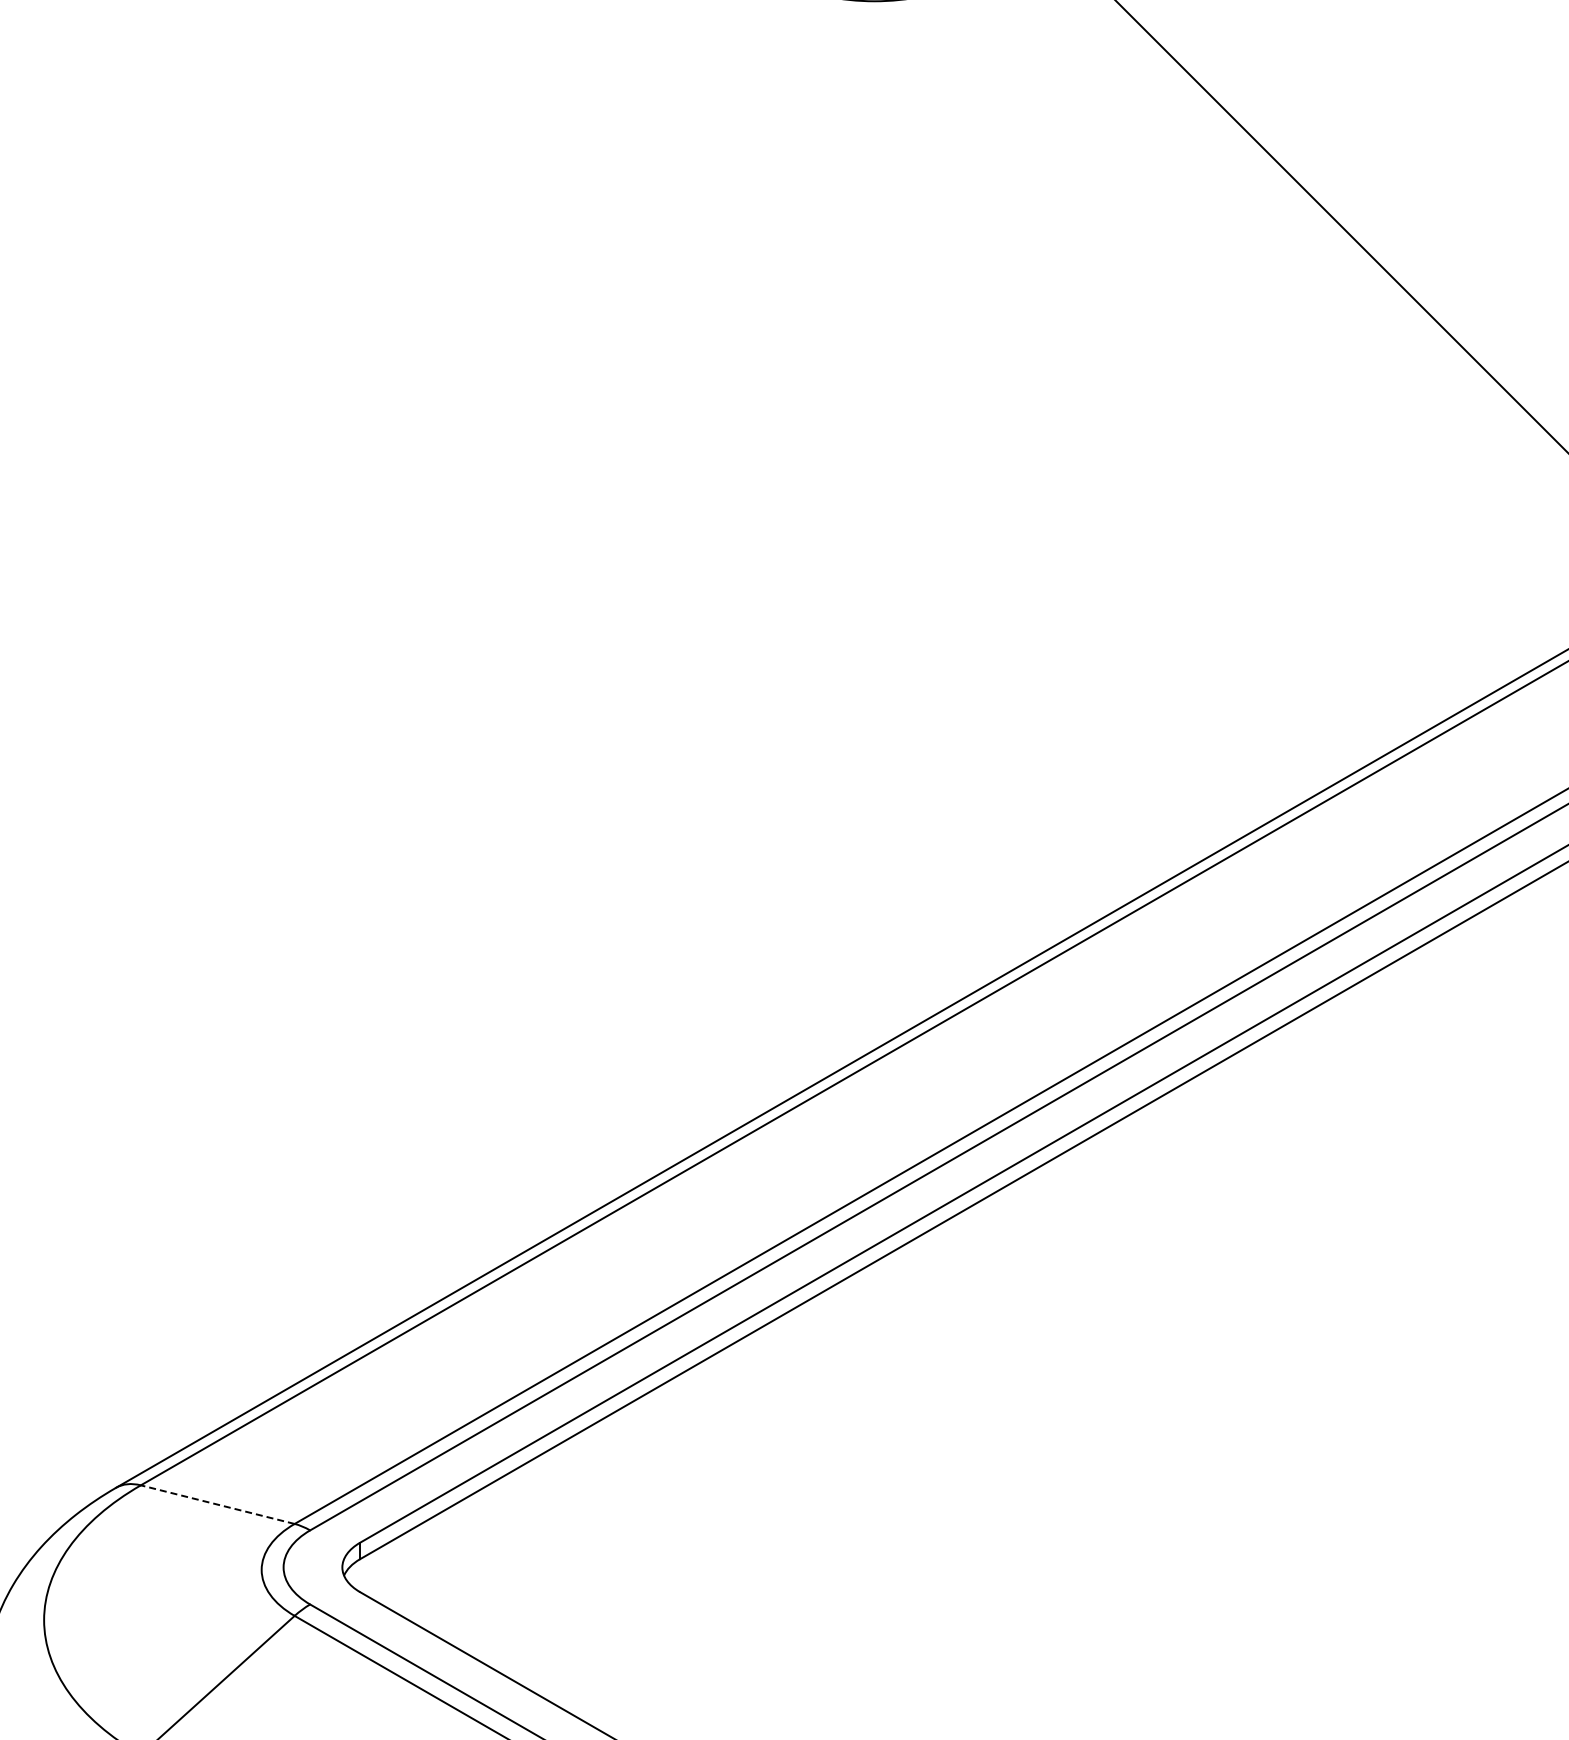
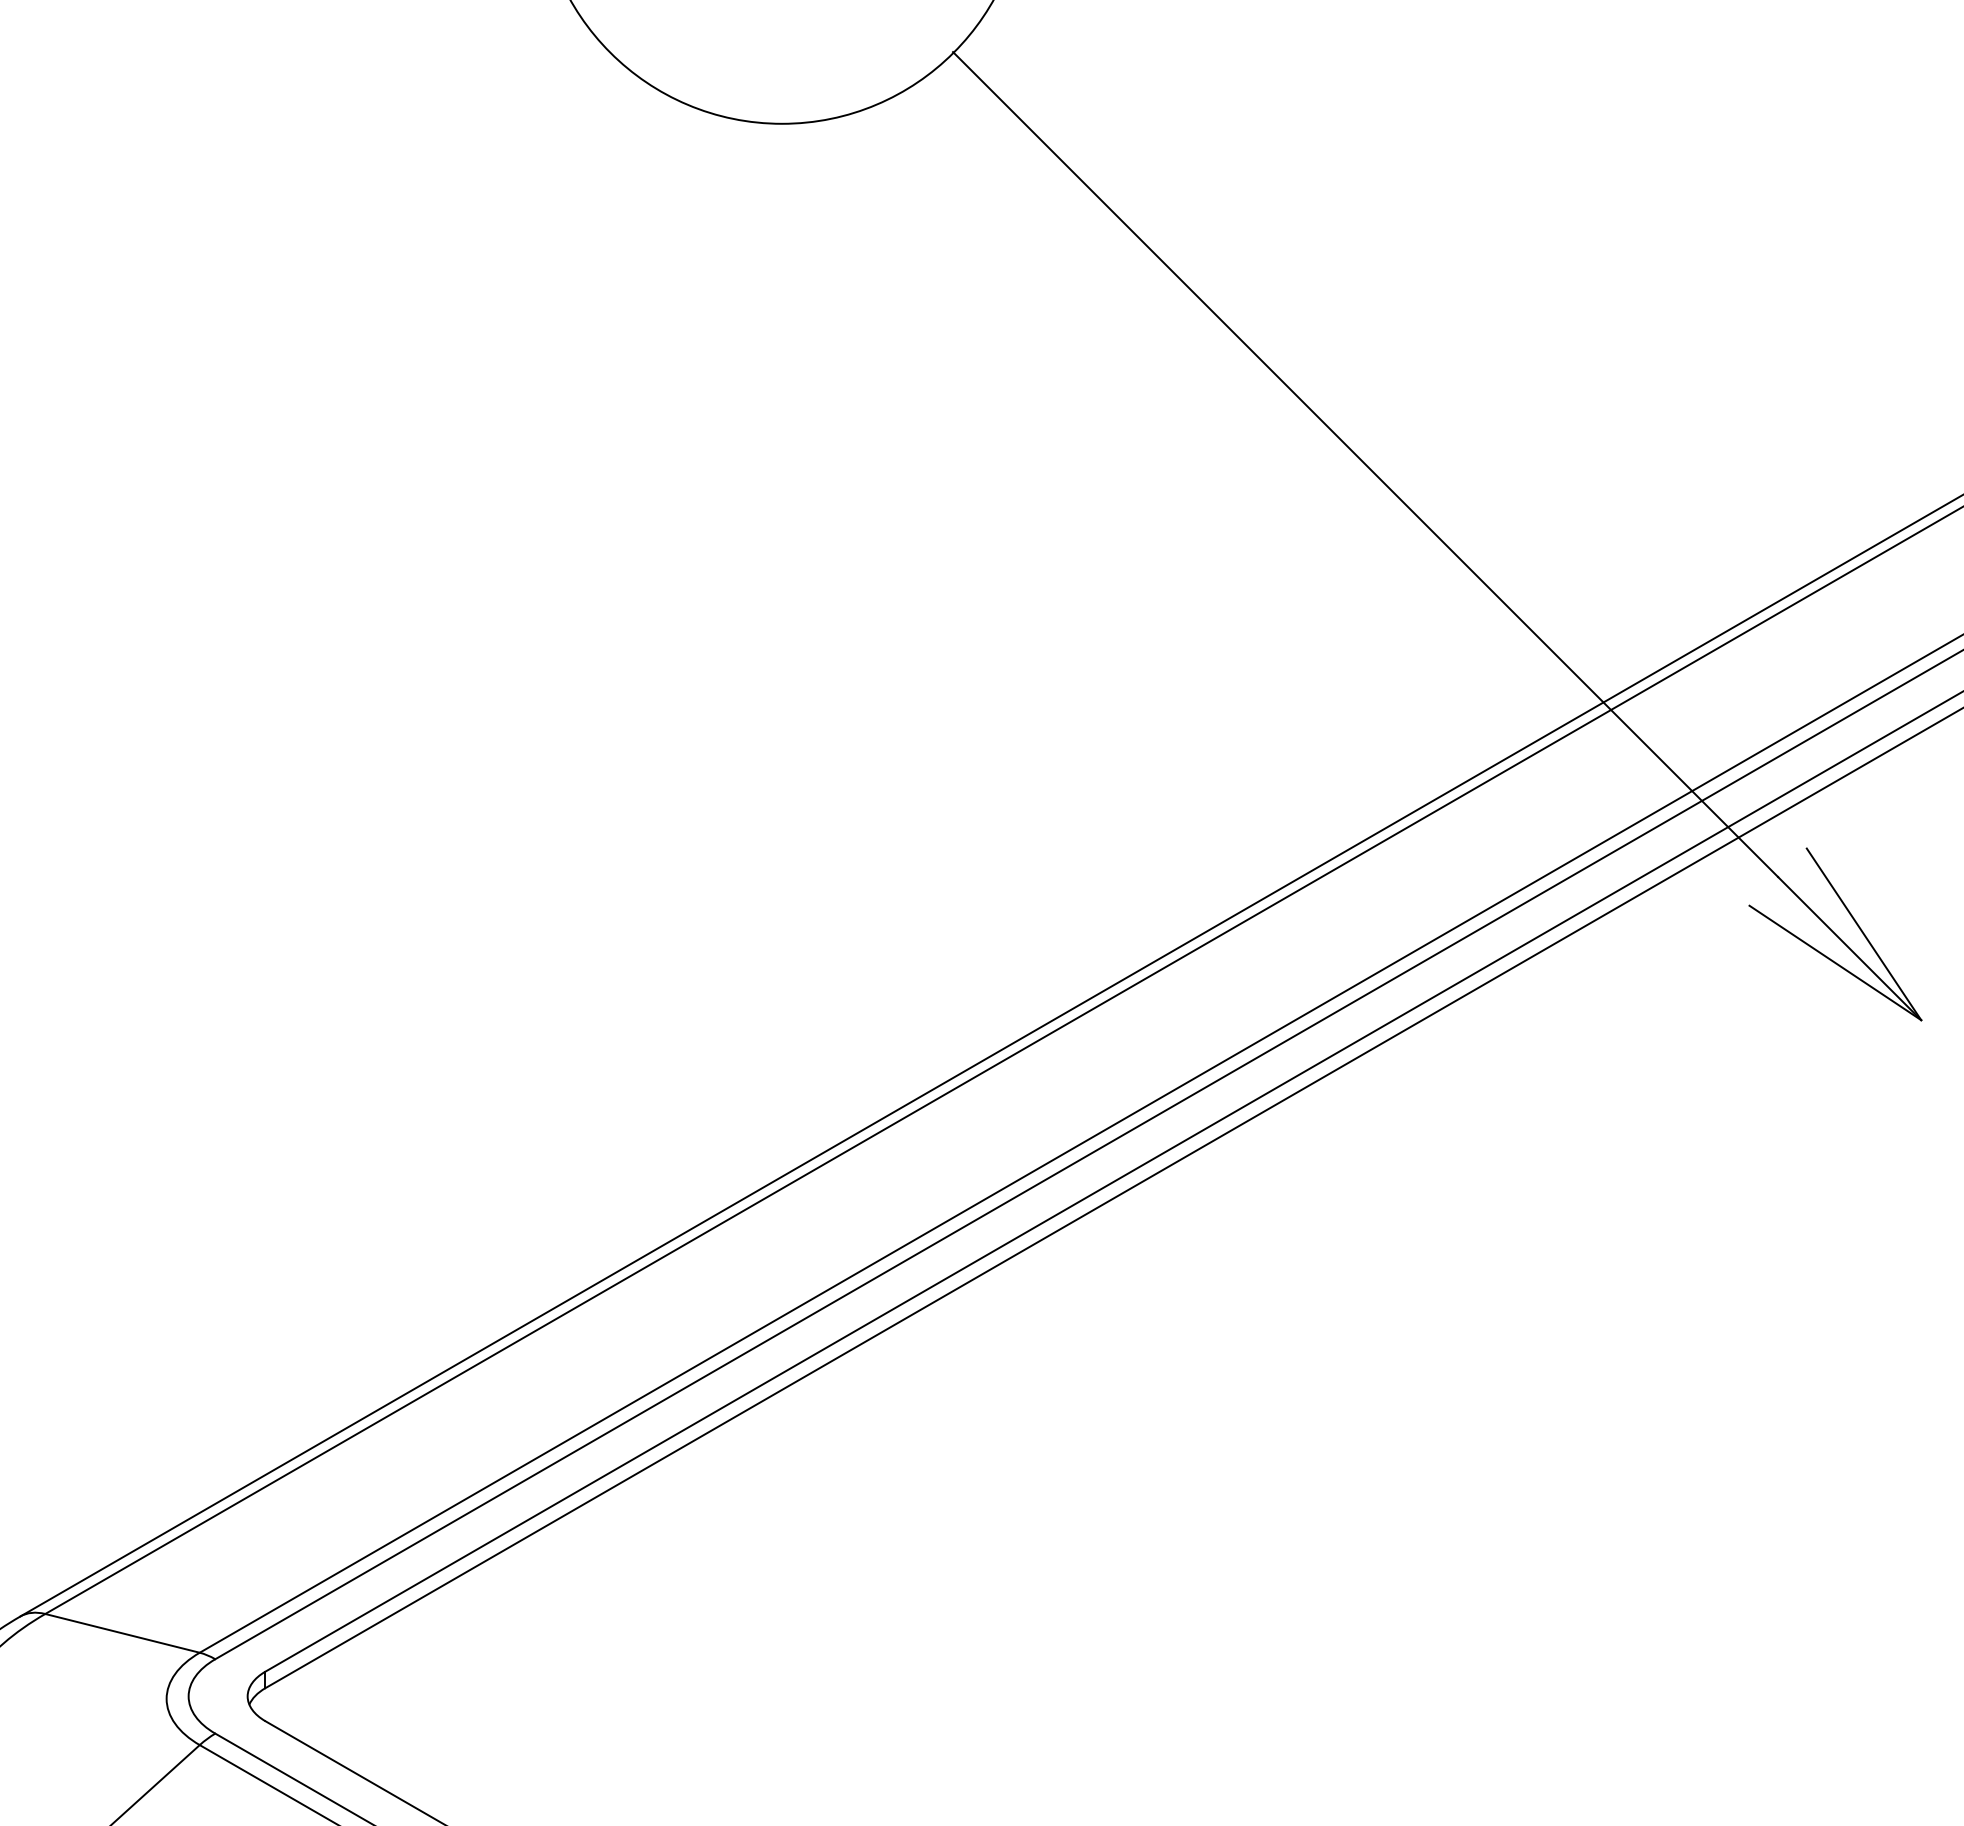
line: (217, 1504) -> (122, 1633), dashed -> solid

